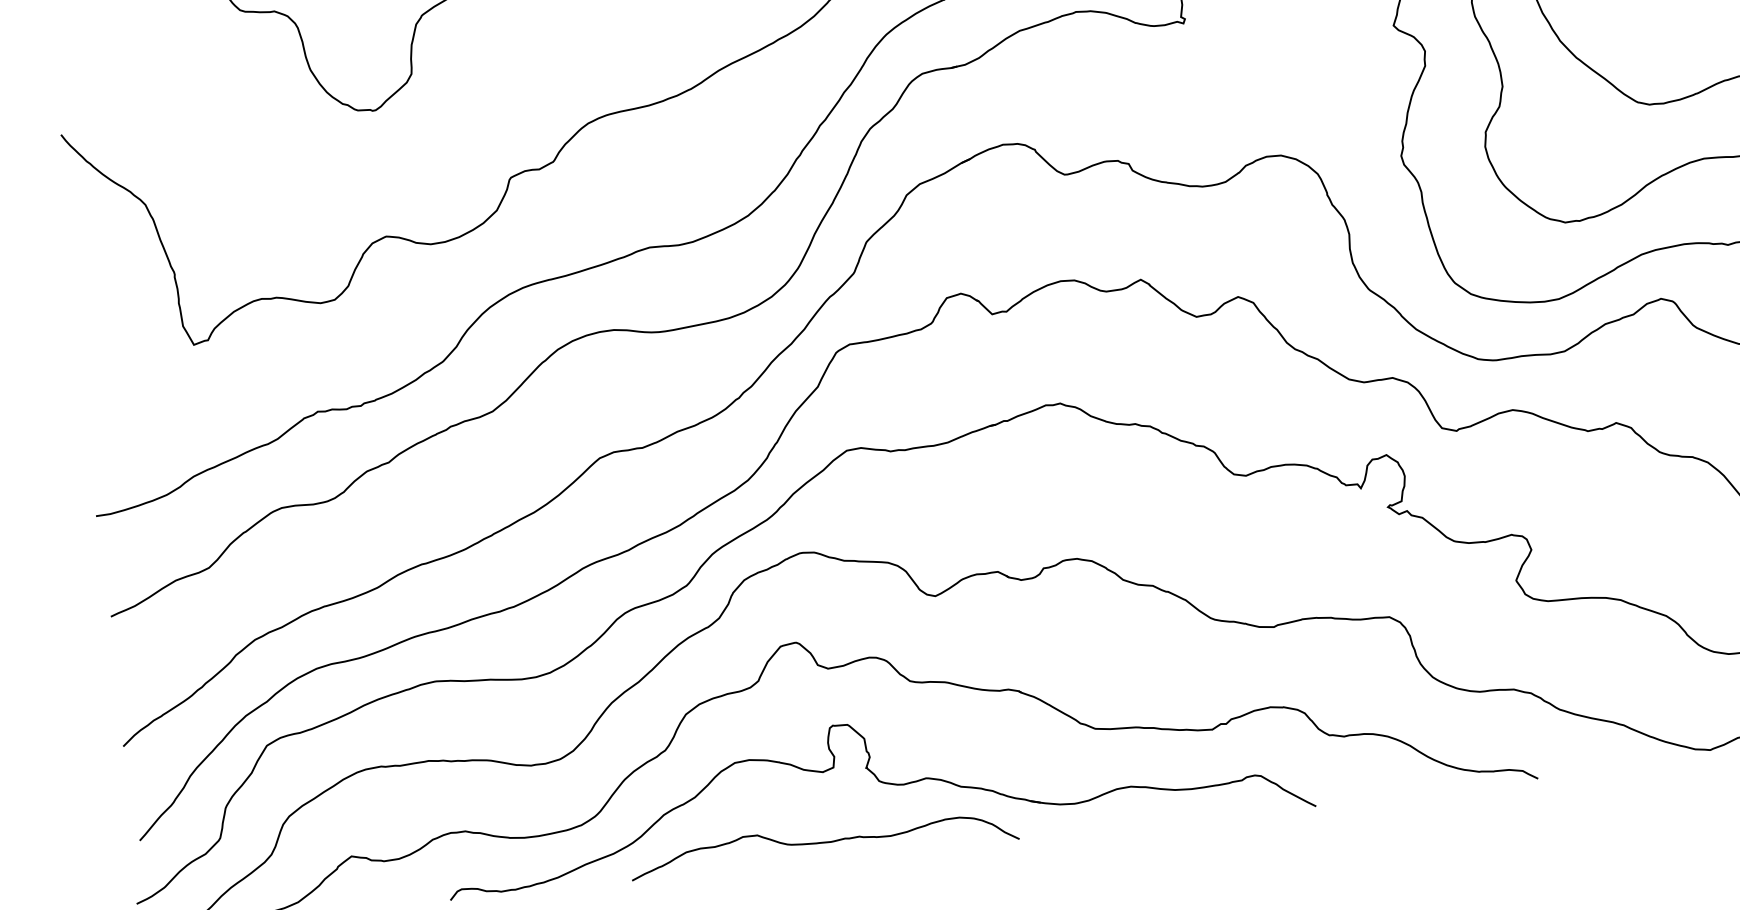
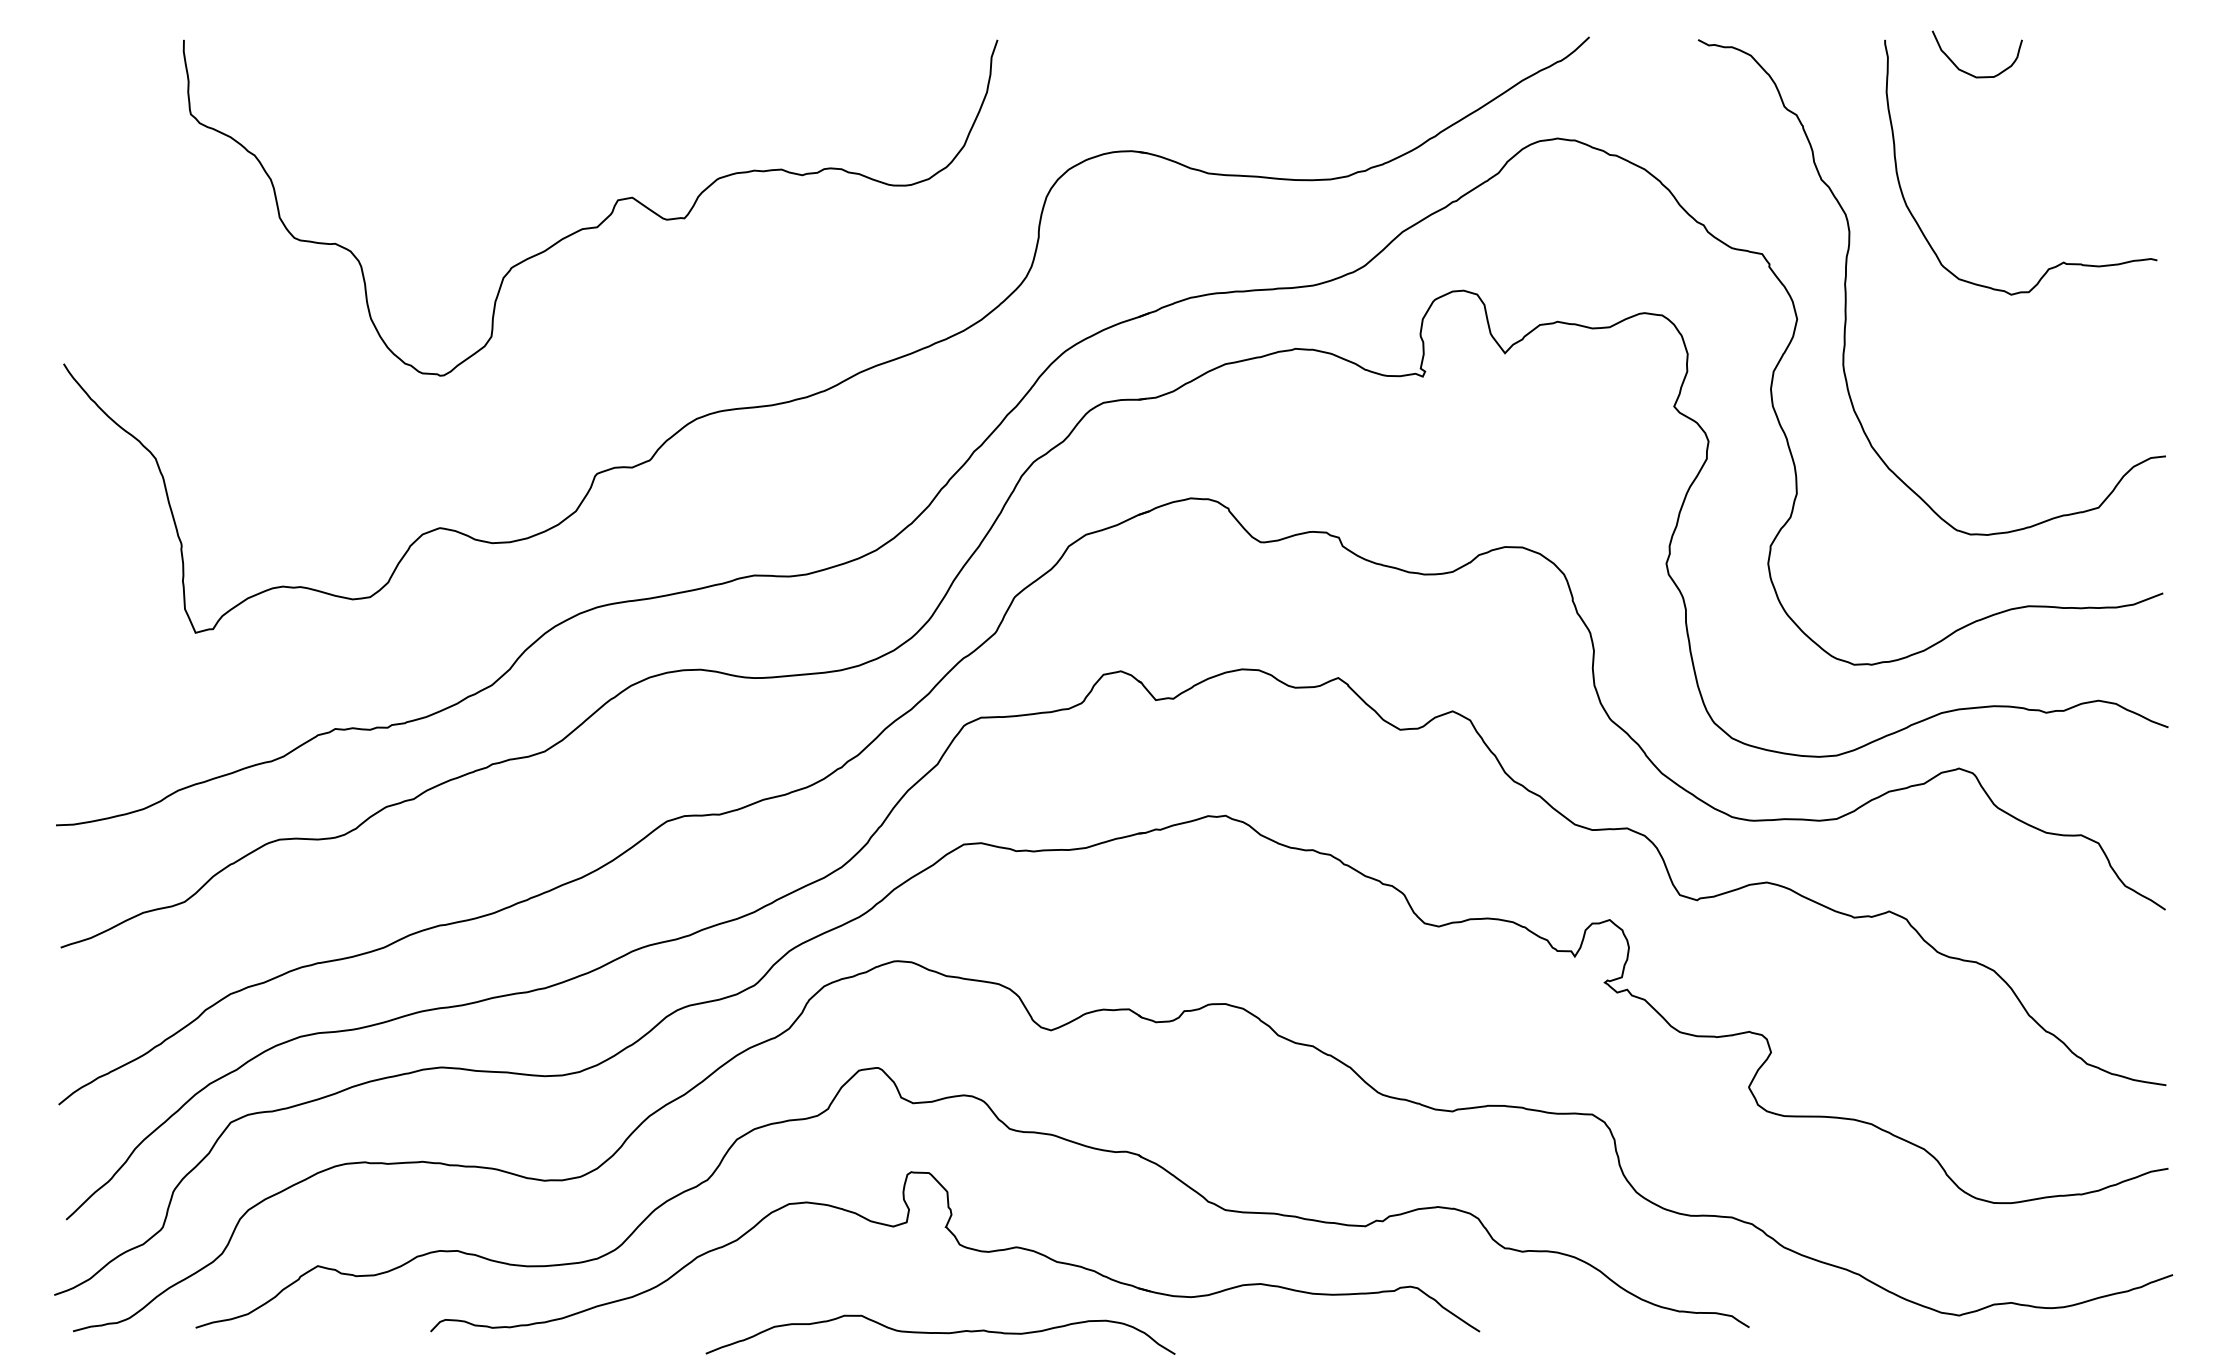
curve: (823, 842) -> (940, 1333), moved

